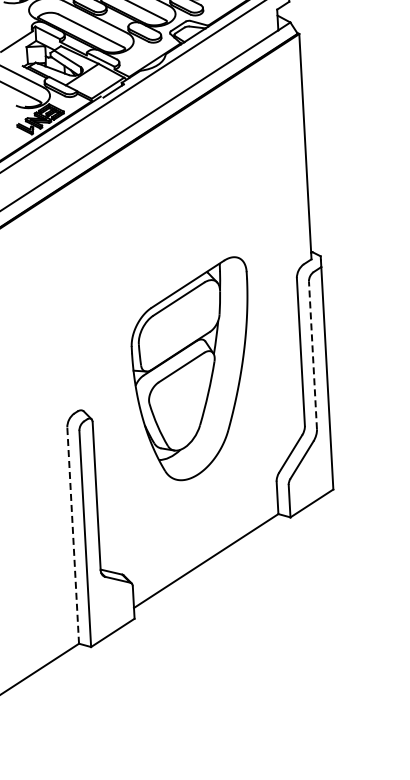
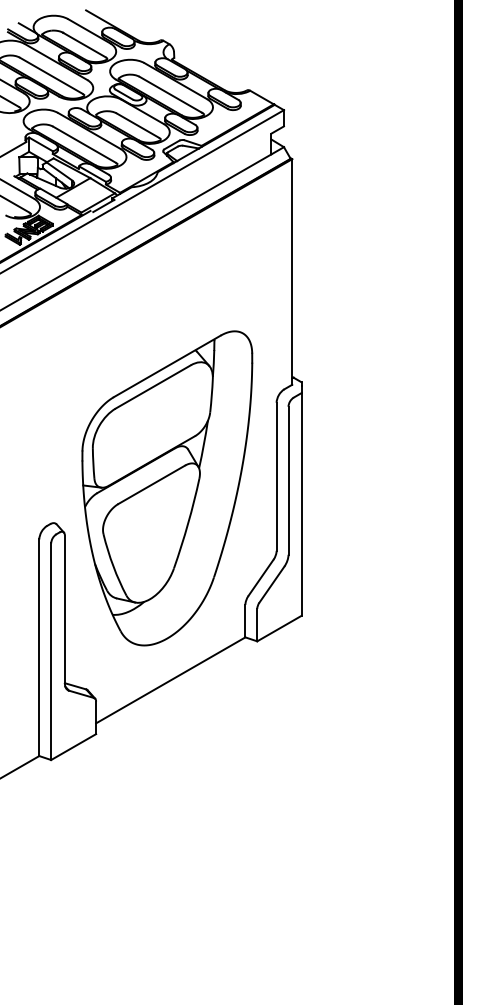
line: (312, 355) -> (288, 480), dashed -> solid
part: (192, 369) -> (167, 488), size x1.43
line: (73, 535) -> (39, 647), dashed -> solid

